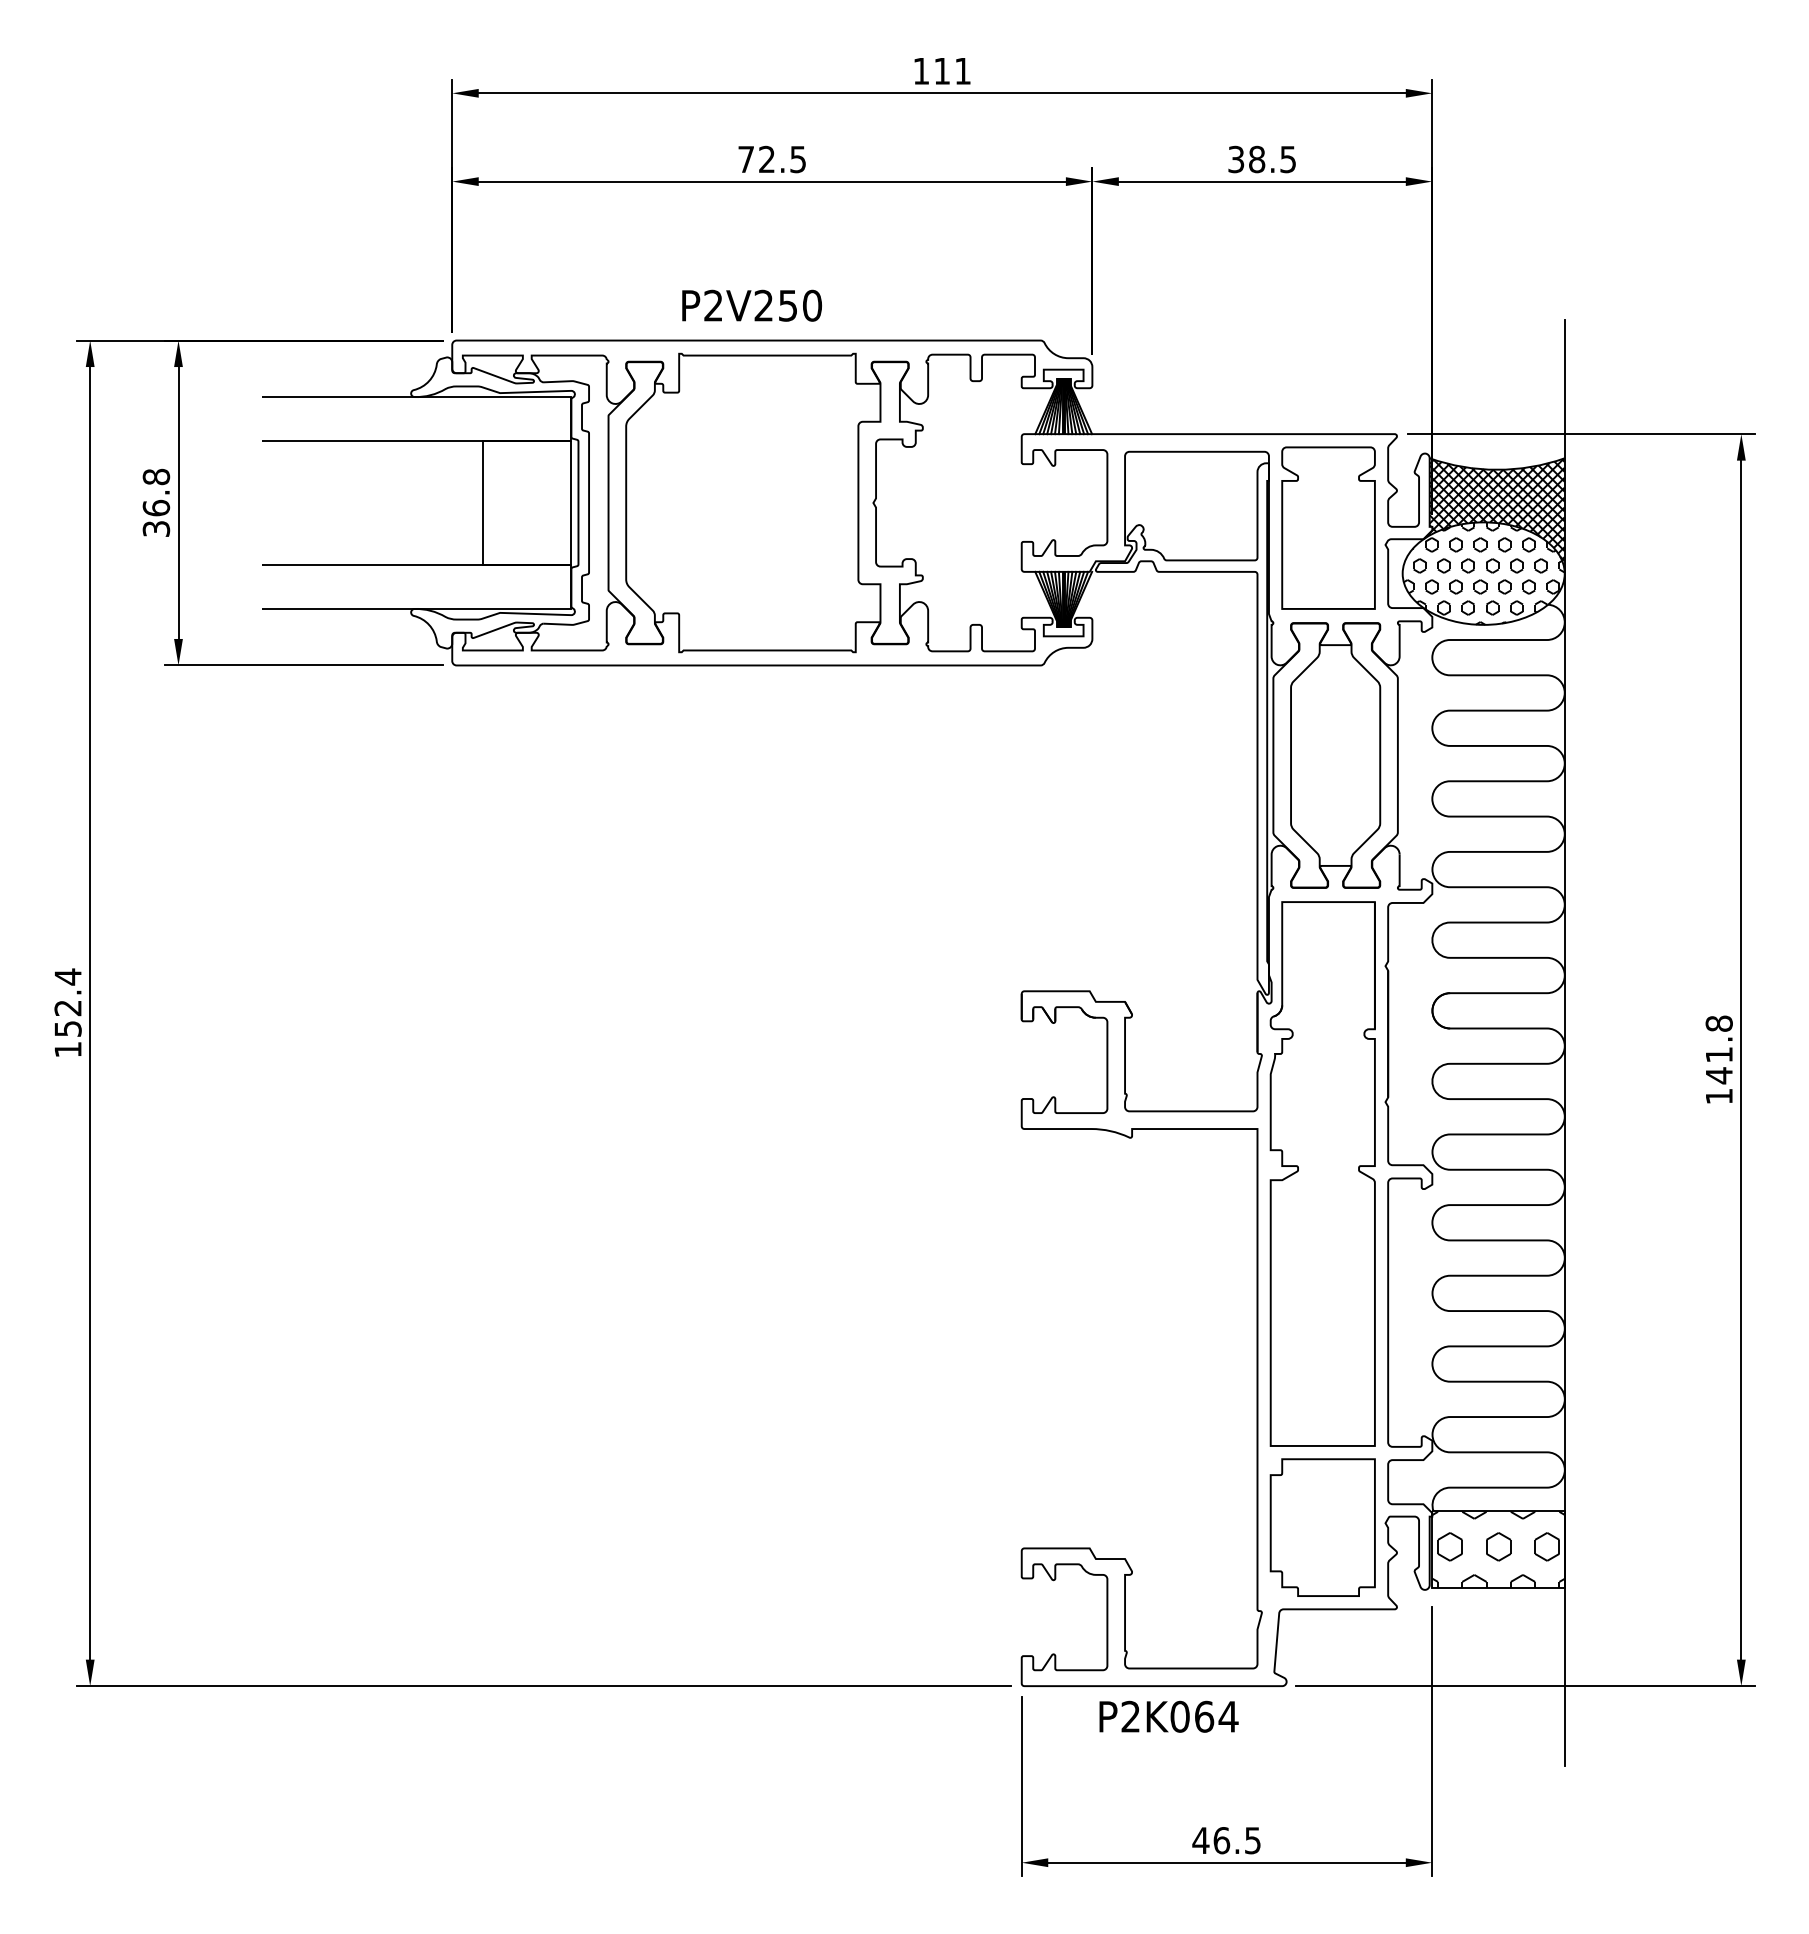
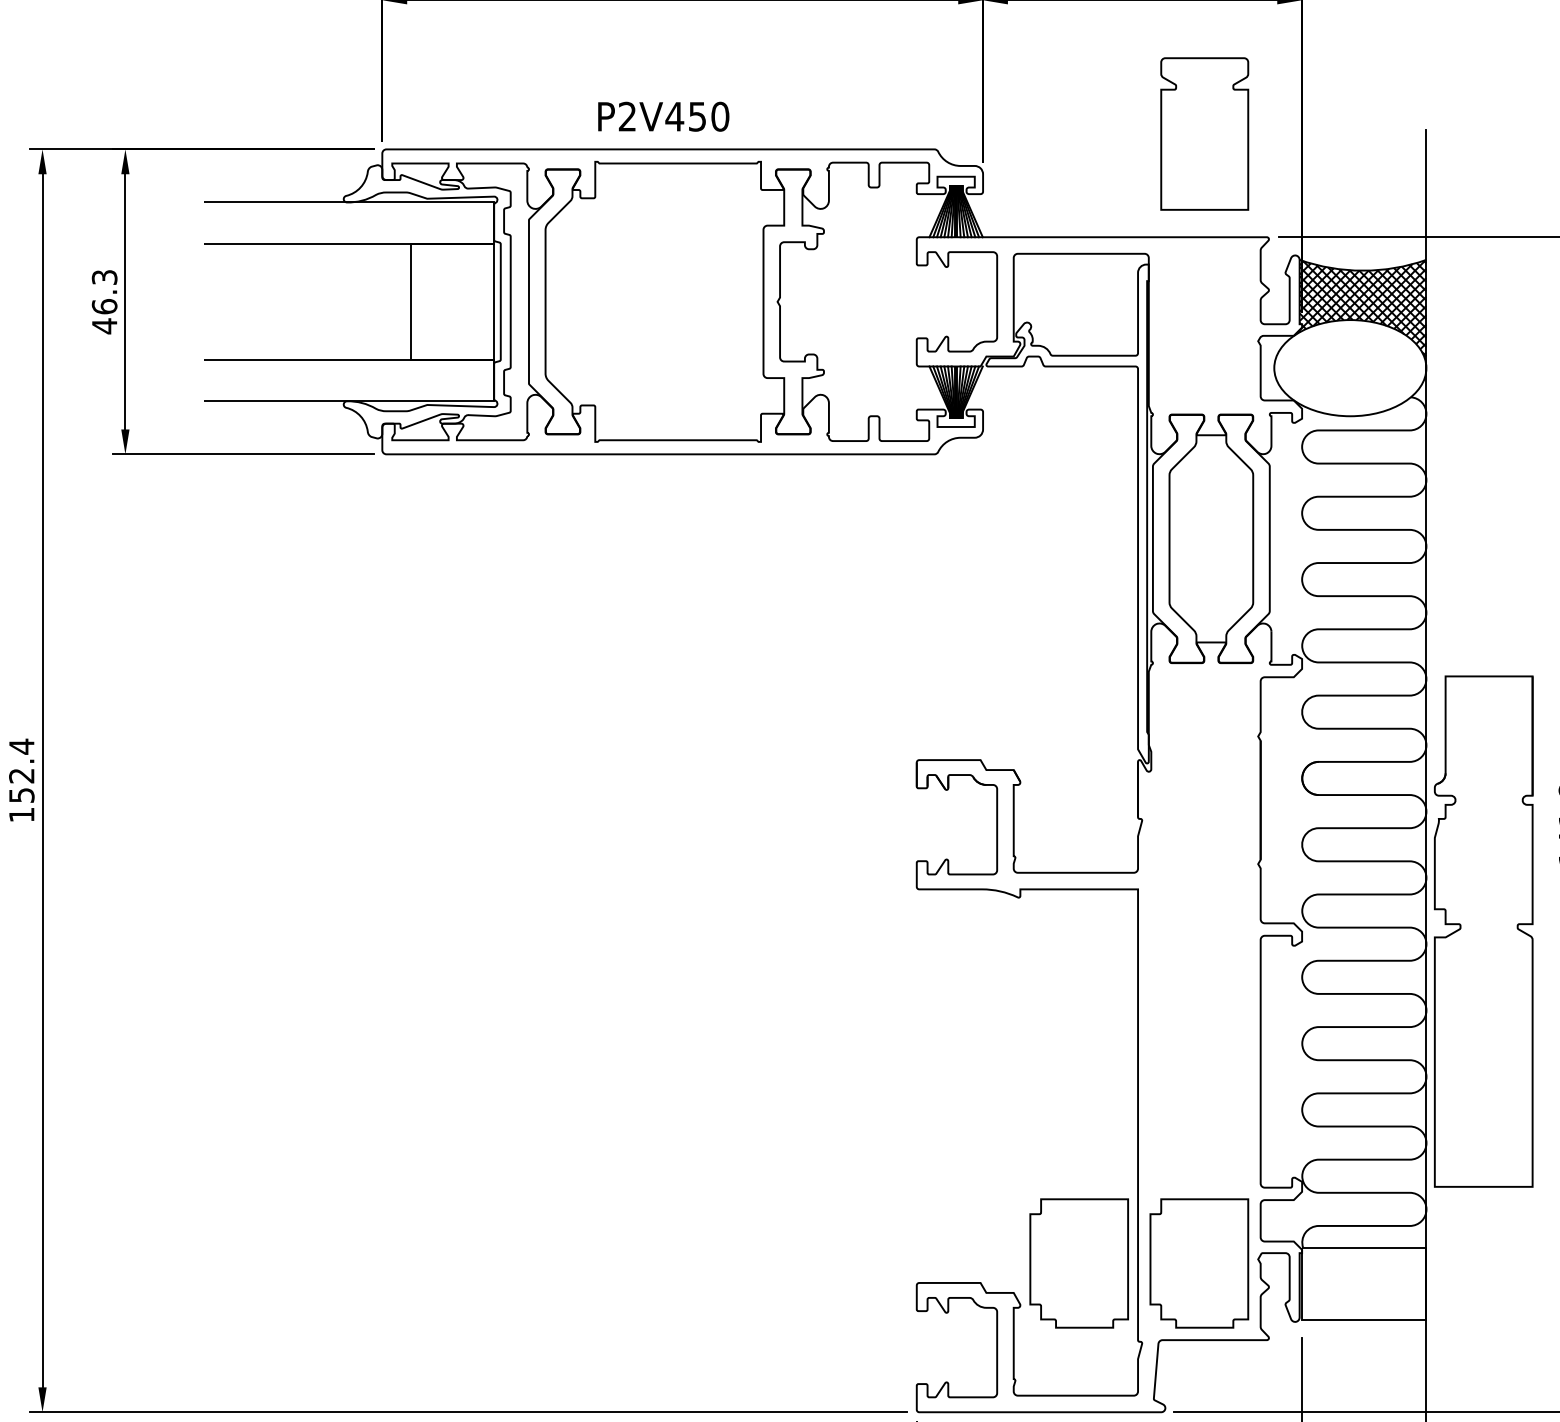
text: (763, 305) -> (674, 116), P2V250 -> P2V450
text: (156, 502) -> (104, 301), 36.8 -> 46.3
part: (1328, 527) -> (1204, 133), moved
hatch: (1483, 573) -> (1350, 368), removed
part: (1322, 1173) -> (1483, 931), moved
part: (1194, 1527) -> (1078, 1263), added
hatch: (1498, 1549) -> (1364, 1284), removed

